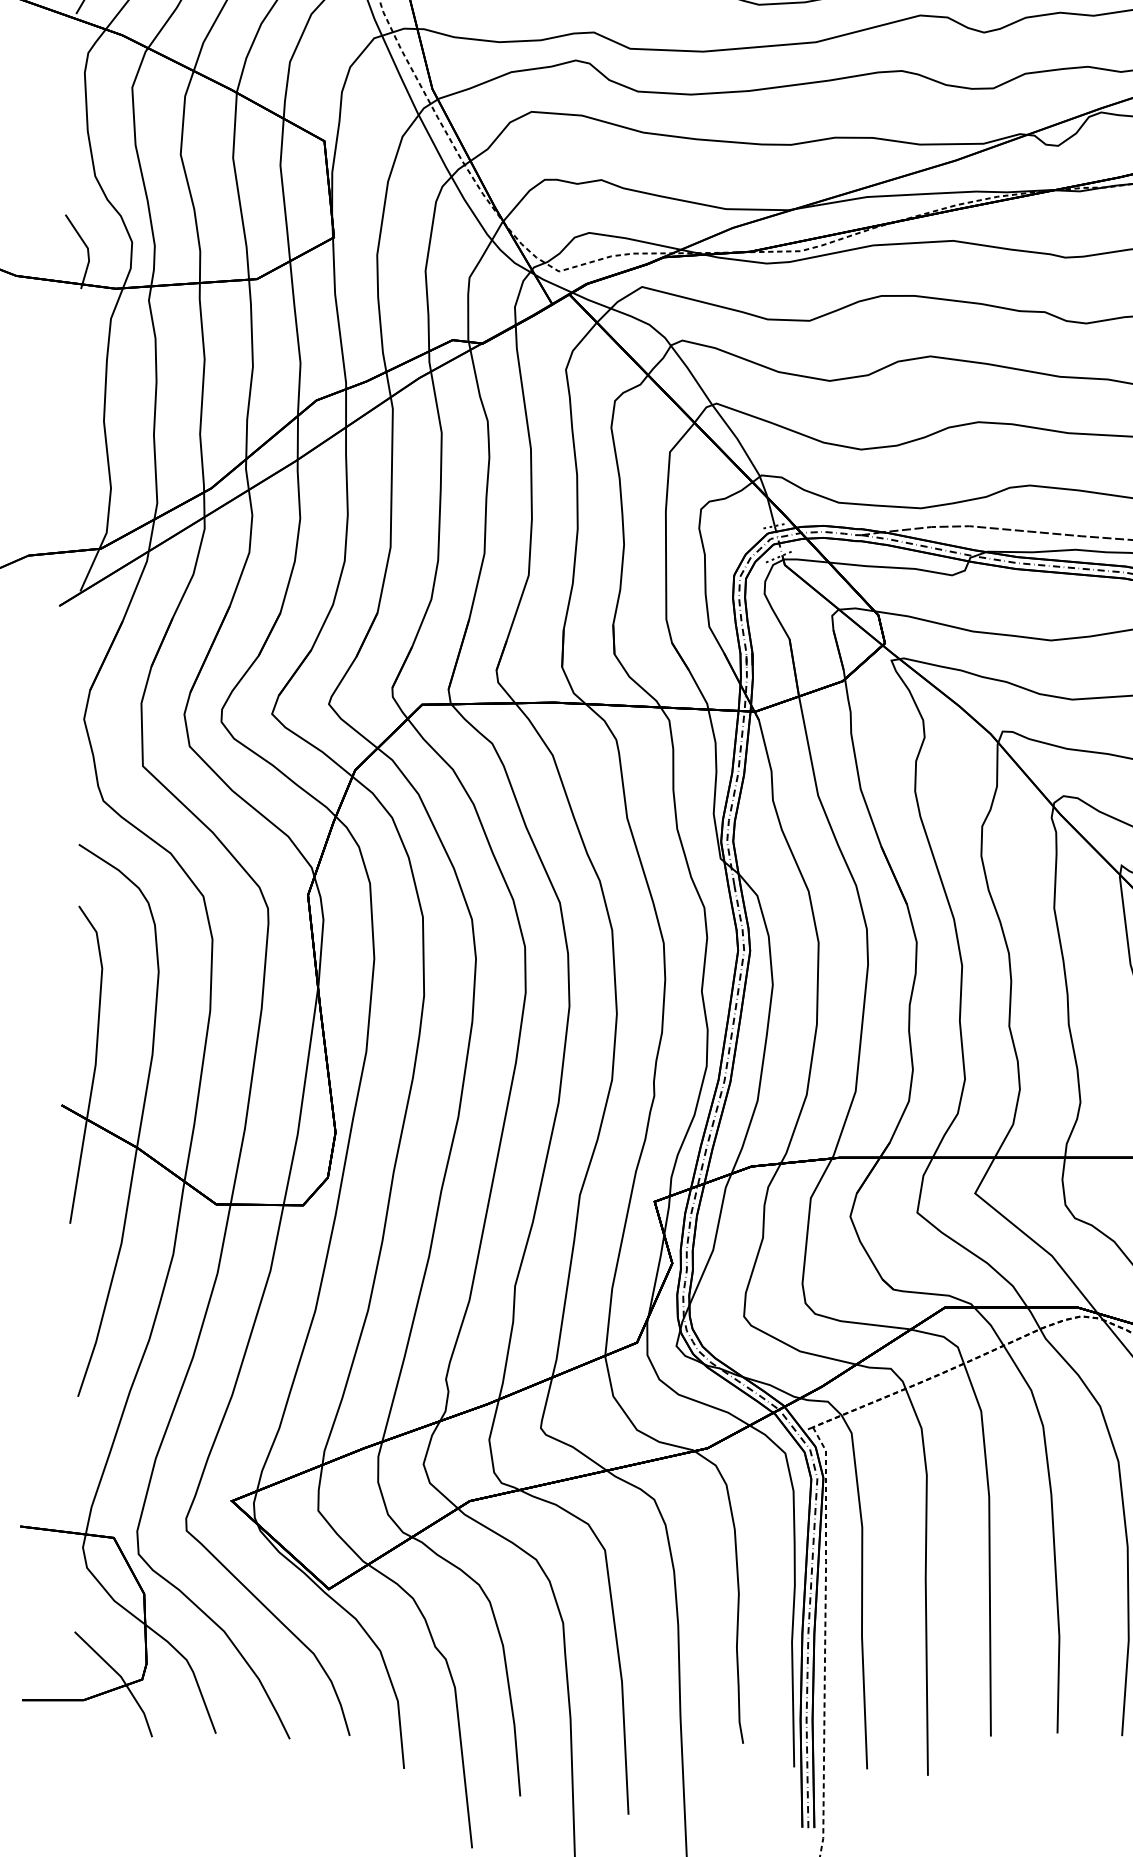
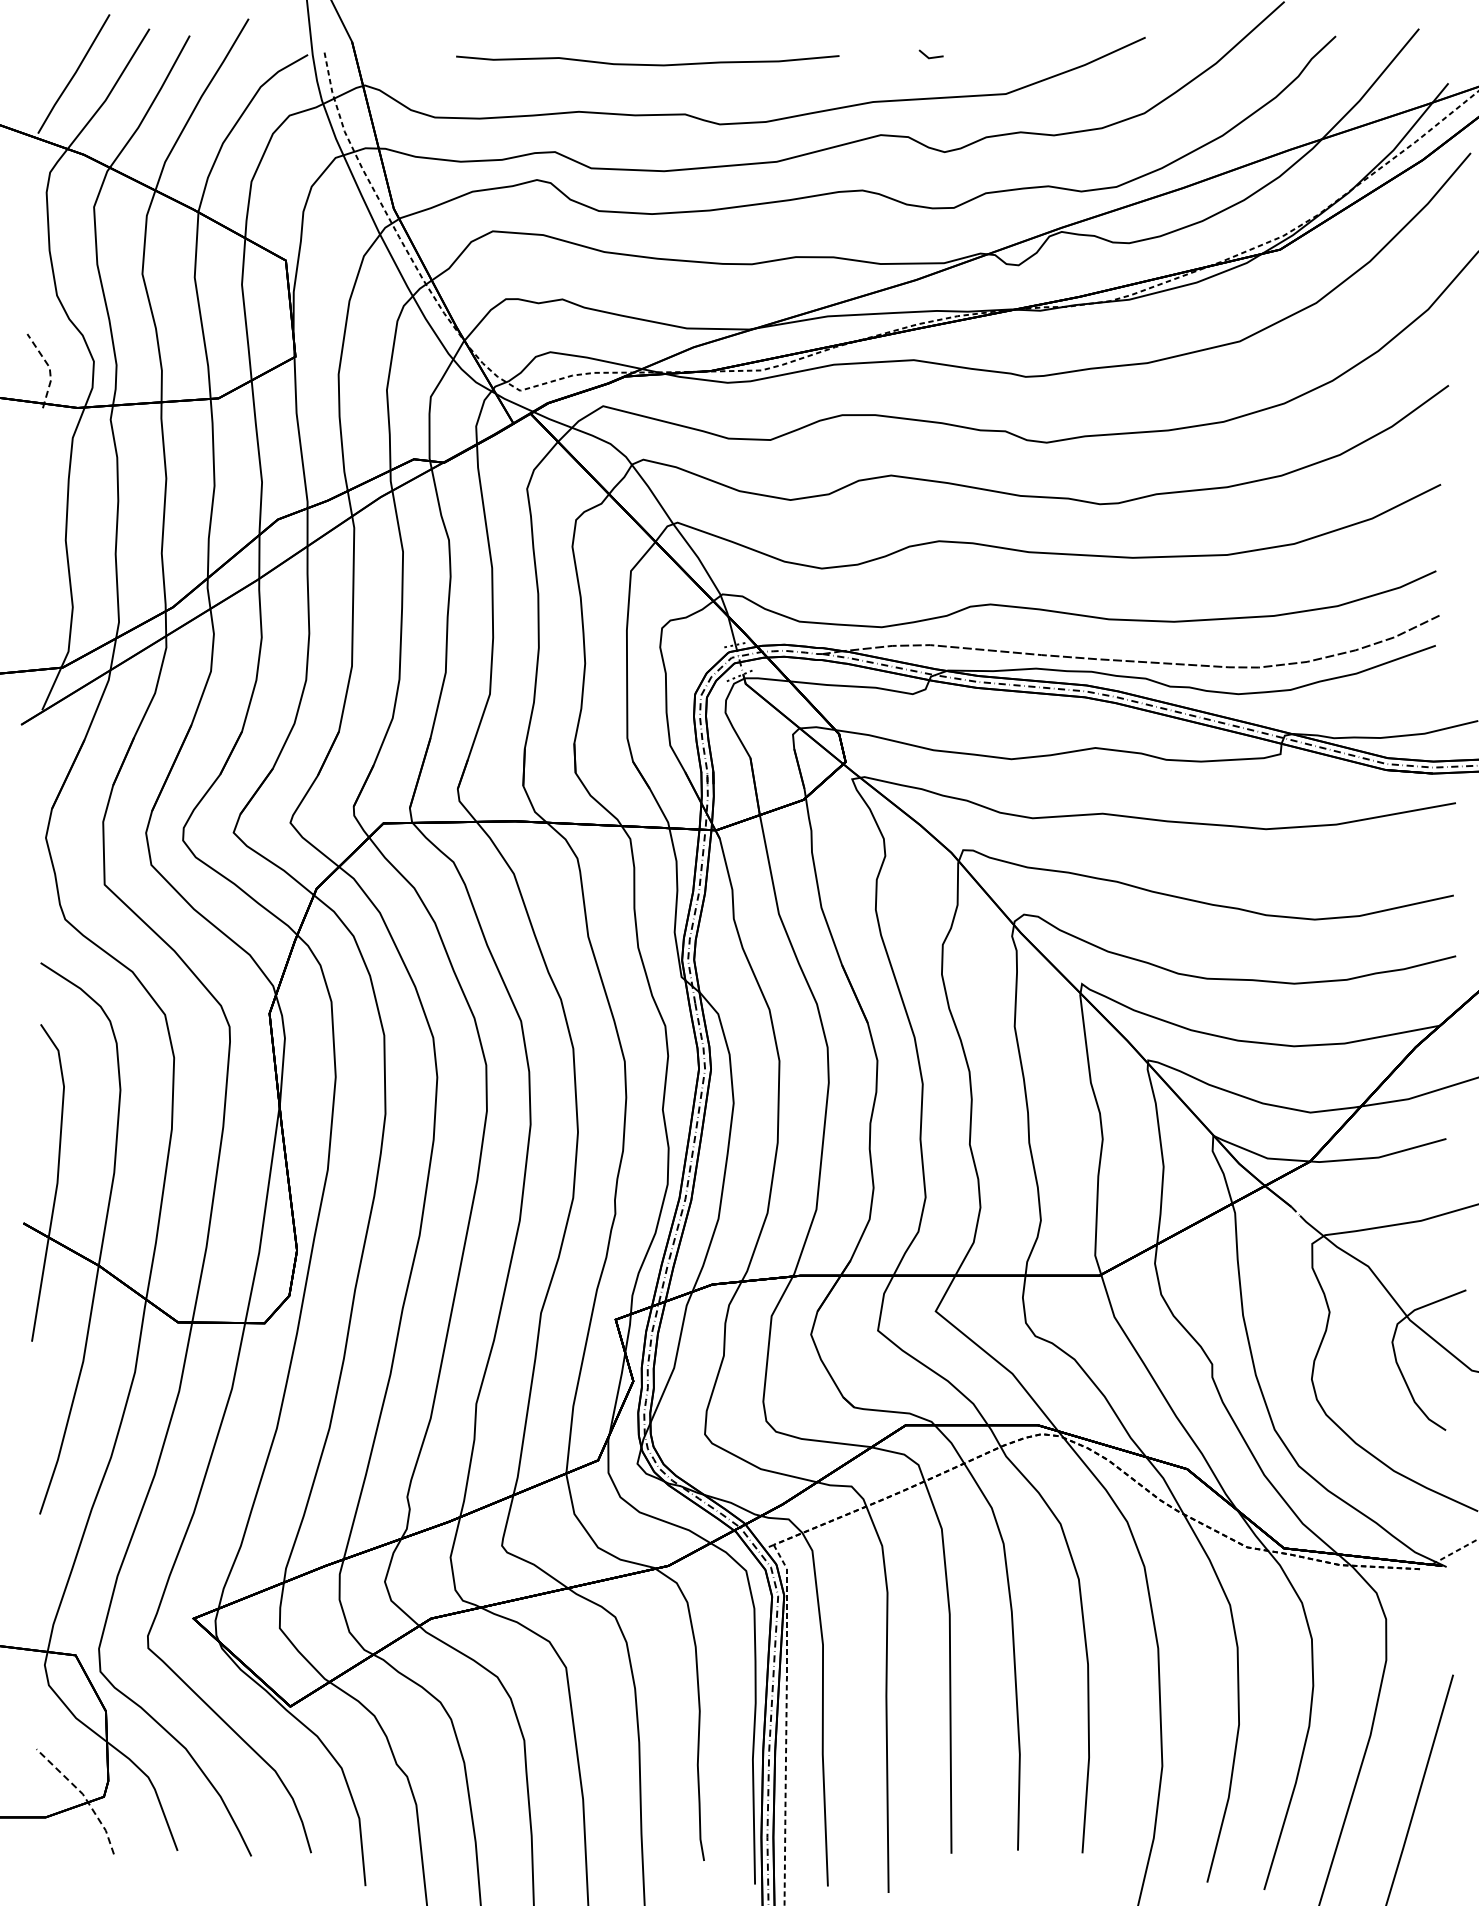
line: (87, 249) -> (49, 368), solid -> dashed
line: (121, 1678) -> (83, 1795), solid -> dashed

